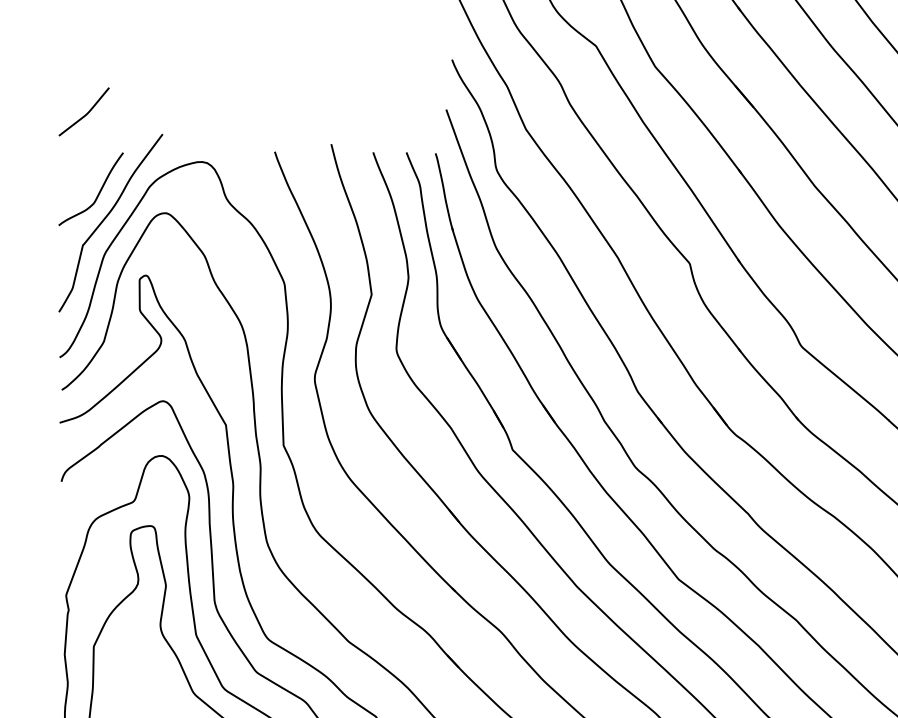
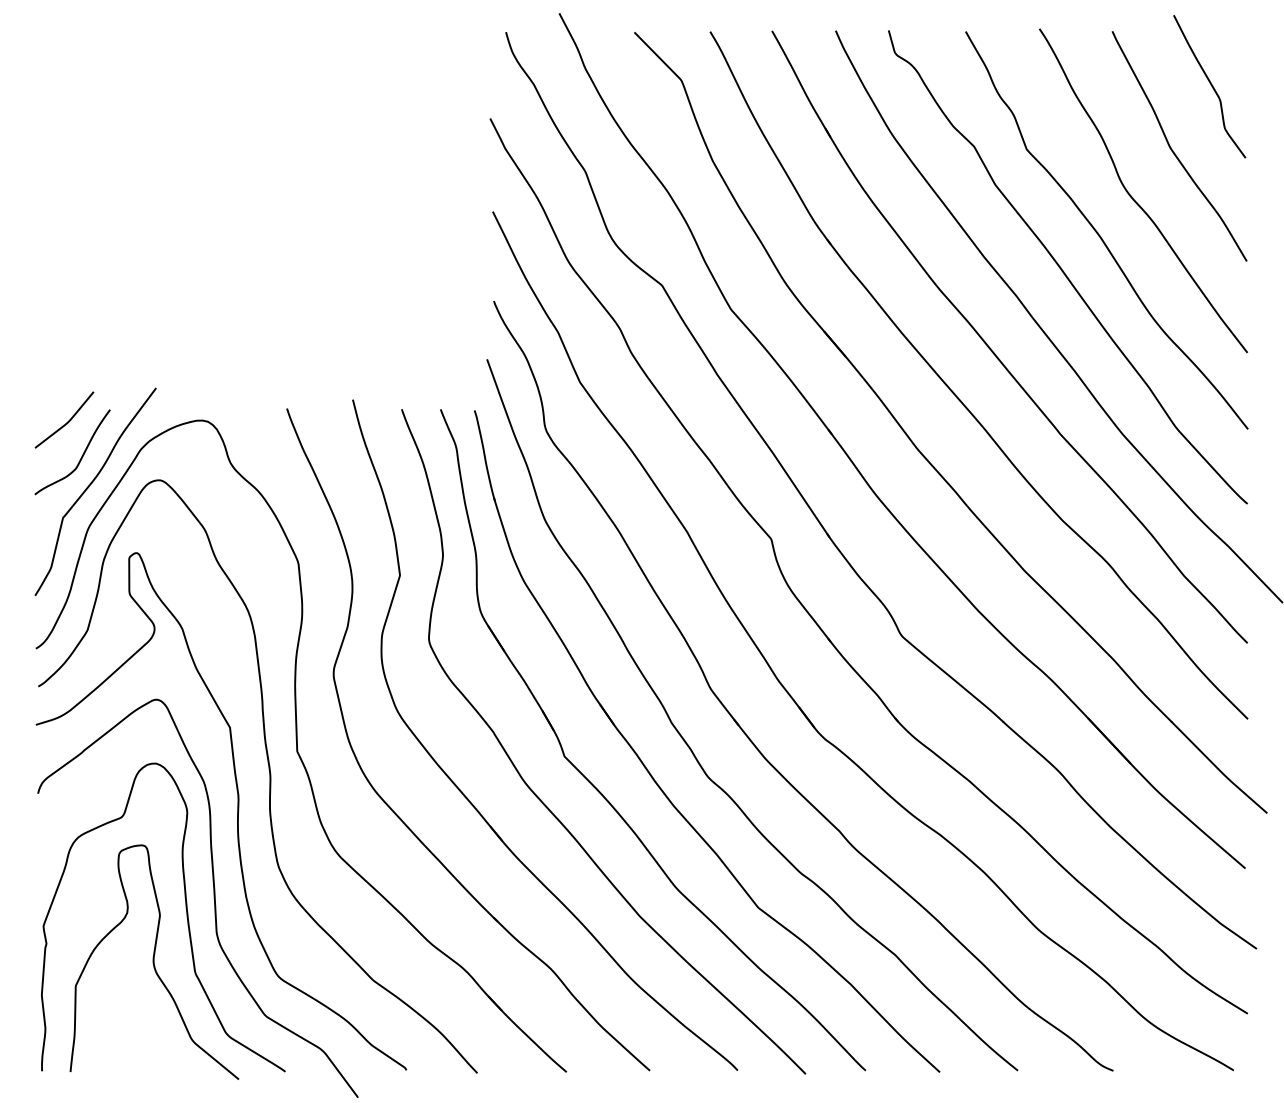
curve: (86, 113) -> (67, 421), moved

